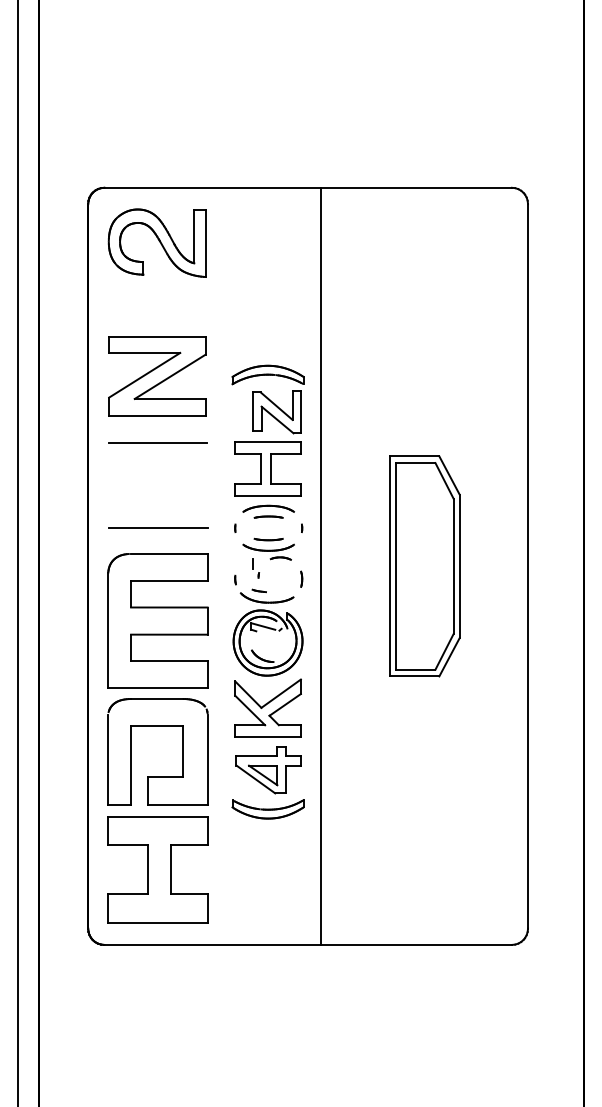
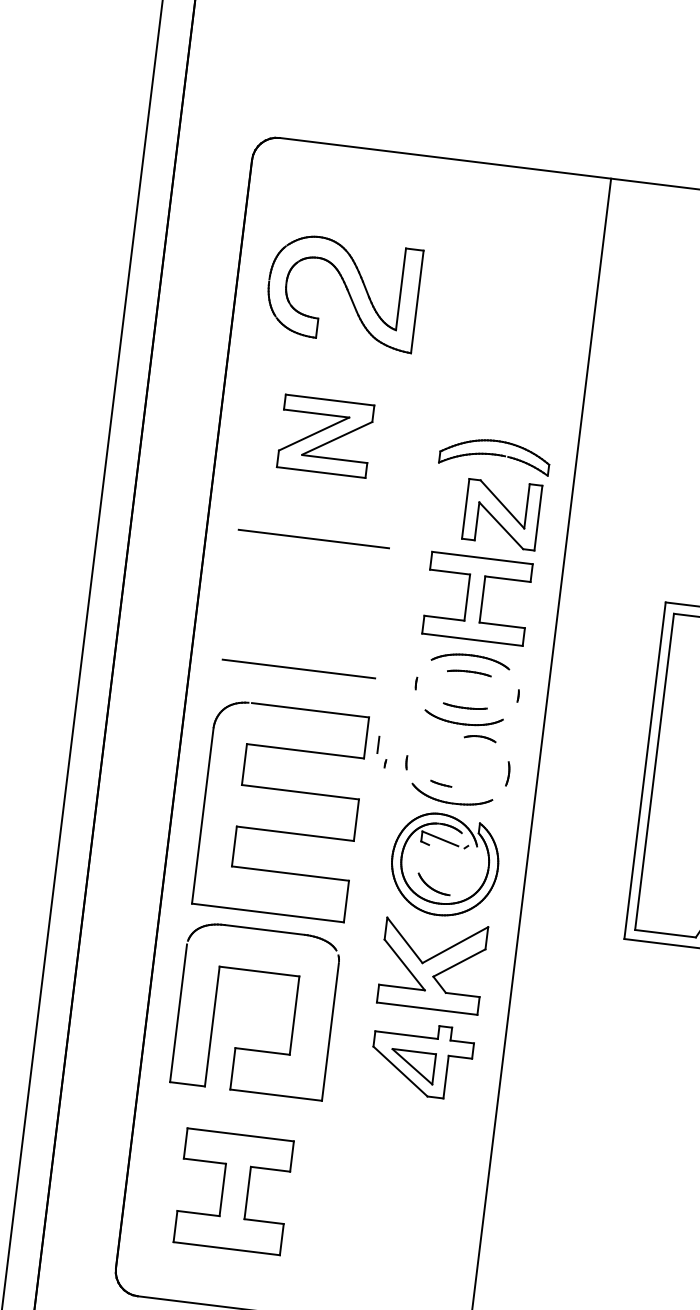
part: (156, 242) -> (342, 291), moved
part: (157, 376) -> (325, 436), size x0.6
part: (255, 568) -> (381, 752), moved
part: (267, 809) -> (412, 1119), removed
part: (157, 869) -> (233, 1190), size x0.7

